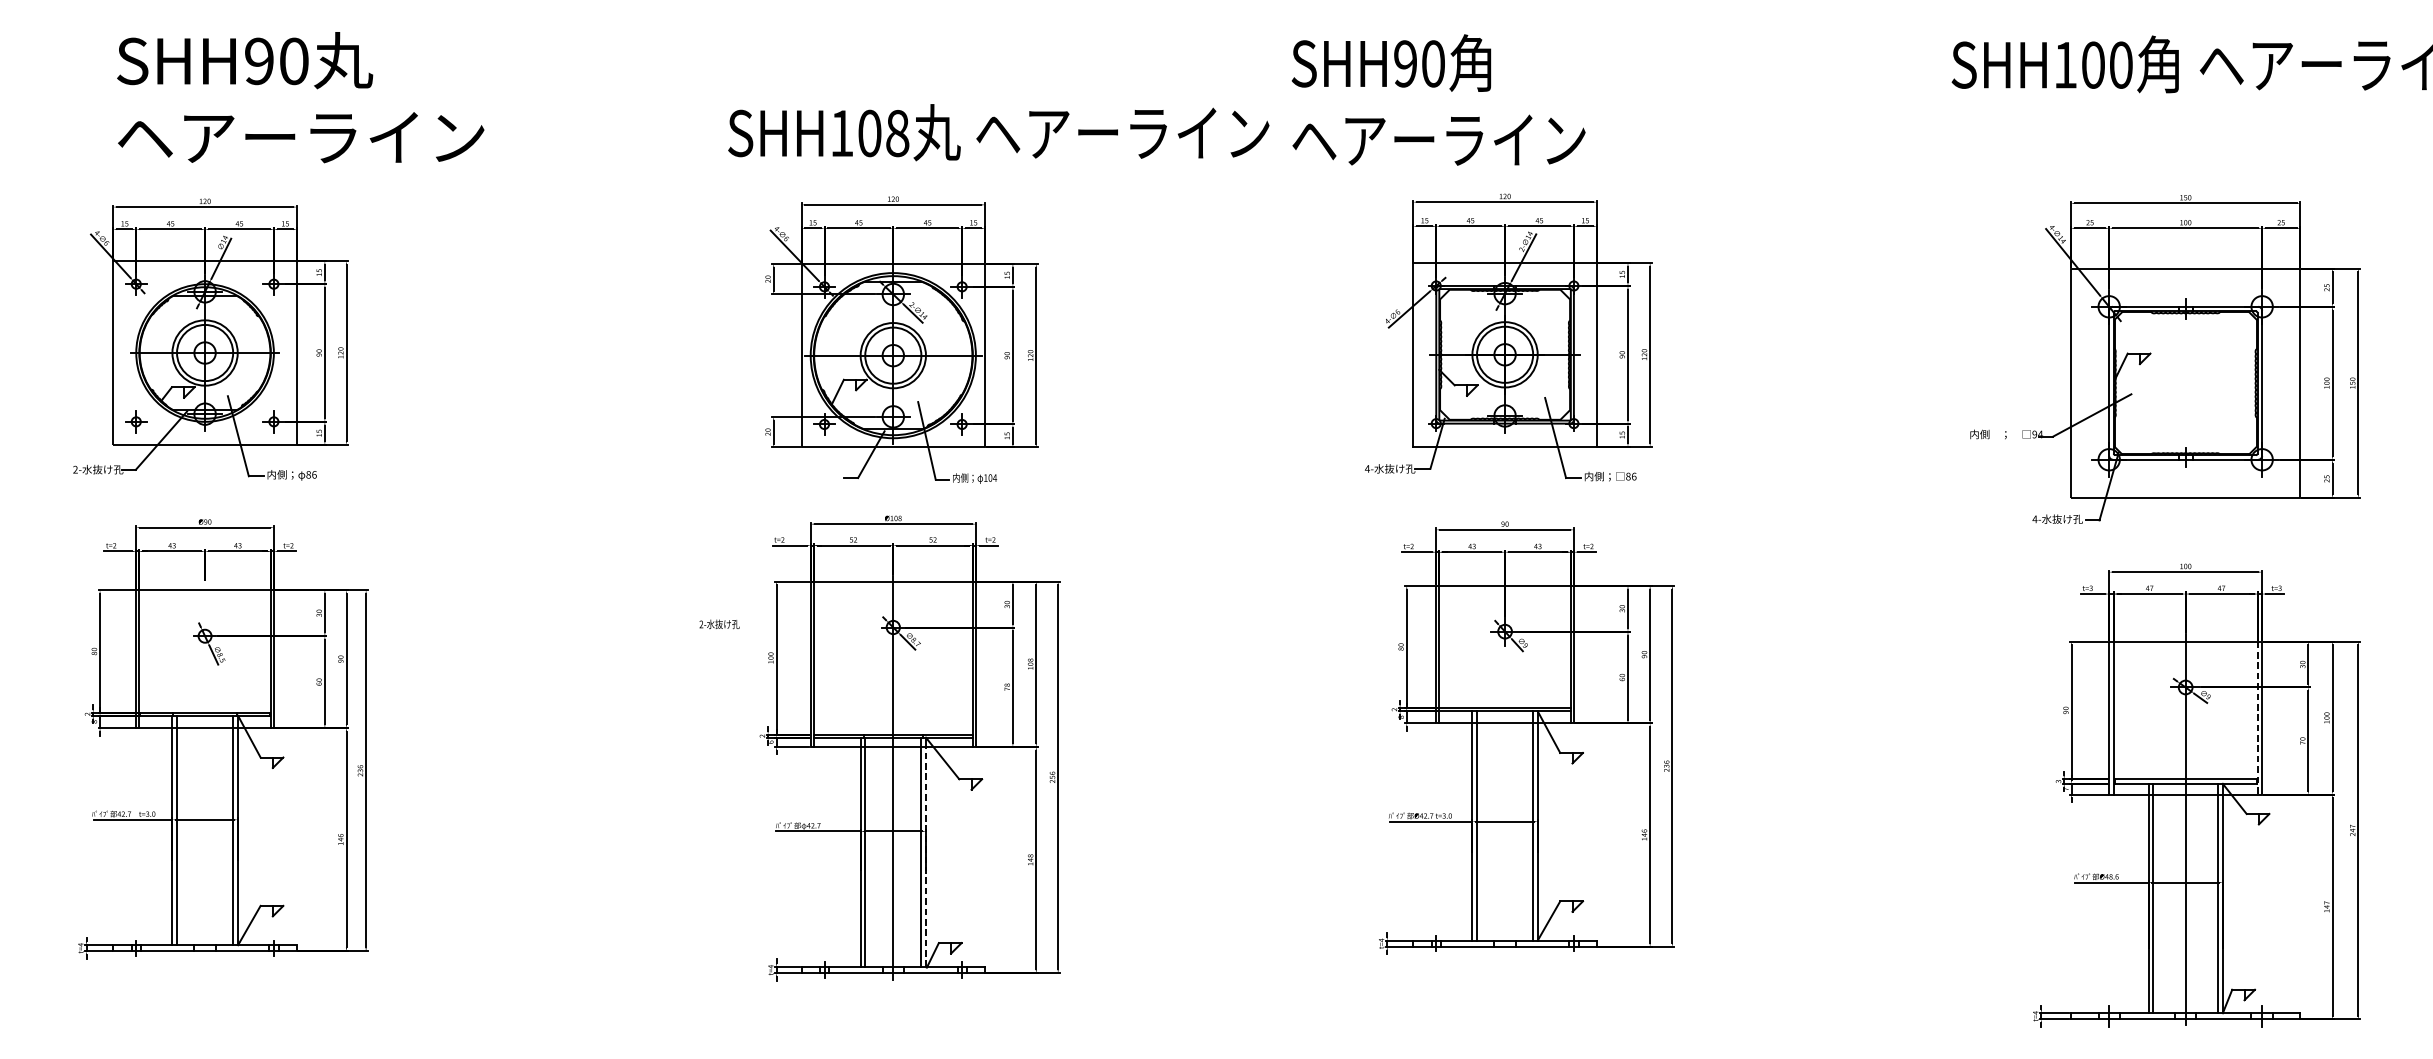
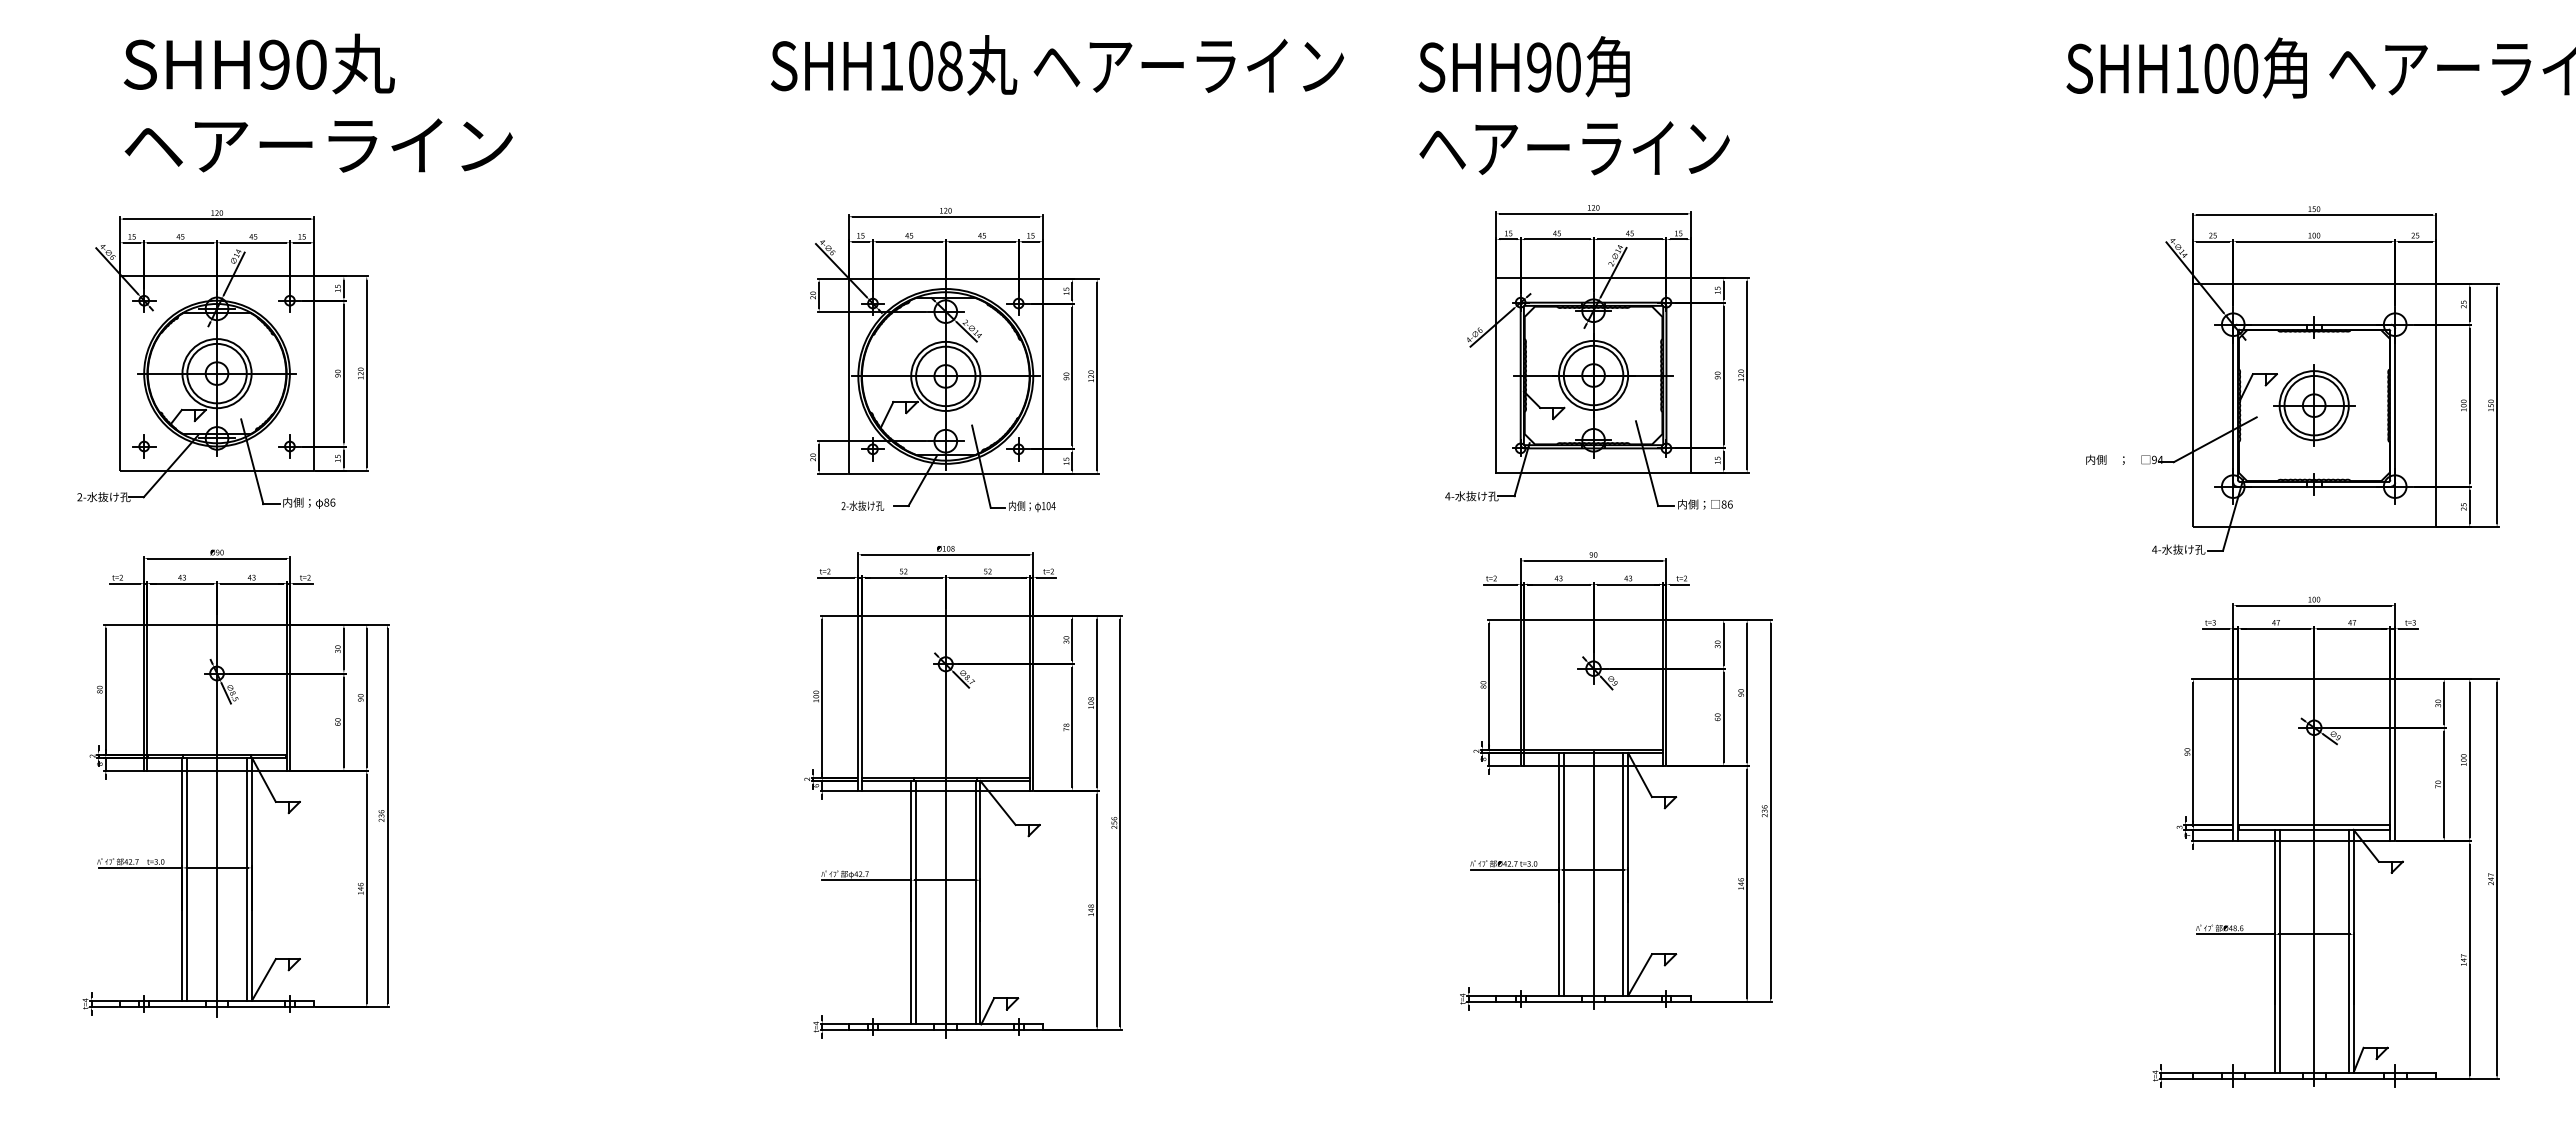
text: (1437, 99) -> (1573, 105), moved
text: (998, 132) -> (1057, 65), moved
part: (2185, 383) -> (2314, 405), added
text: (719, 623) -> (862, 505), moved
line: (2257, 718) -> (2390, 760), dashed -> solid
line: (205, 770) -> (217, 815), added
line: (1505, 831) -> (1593, 880), added
line: (926, 857) -> (980, 907), dashed -> solid

